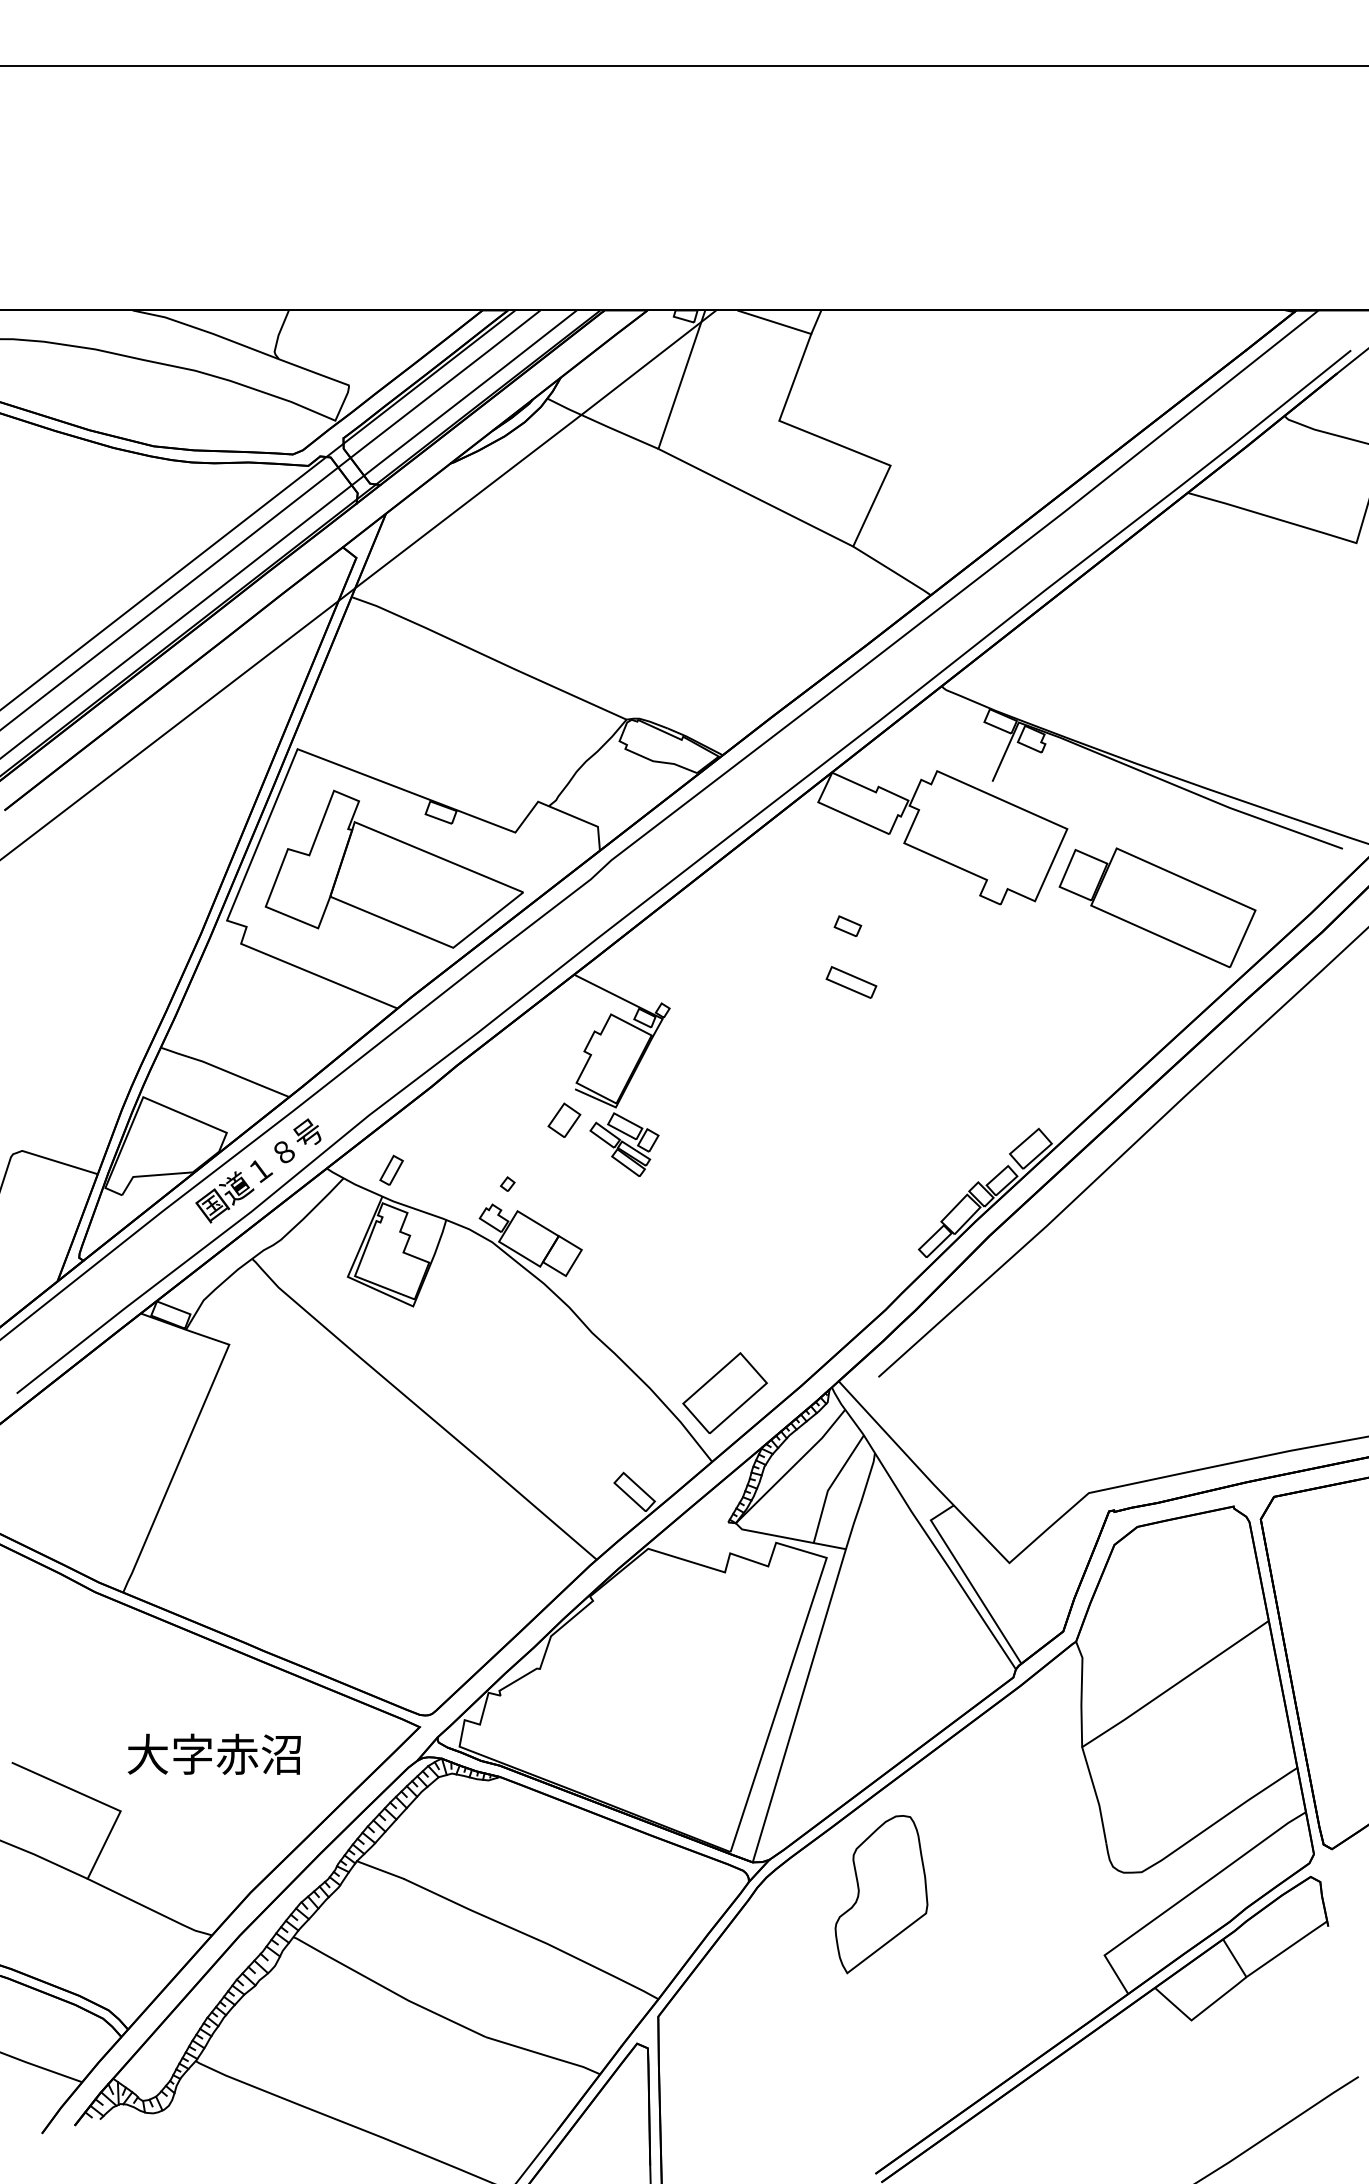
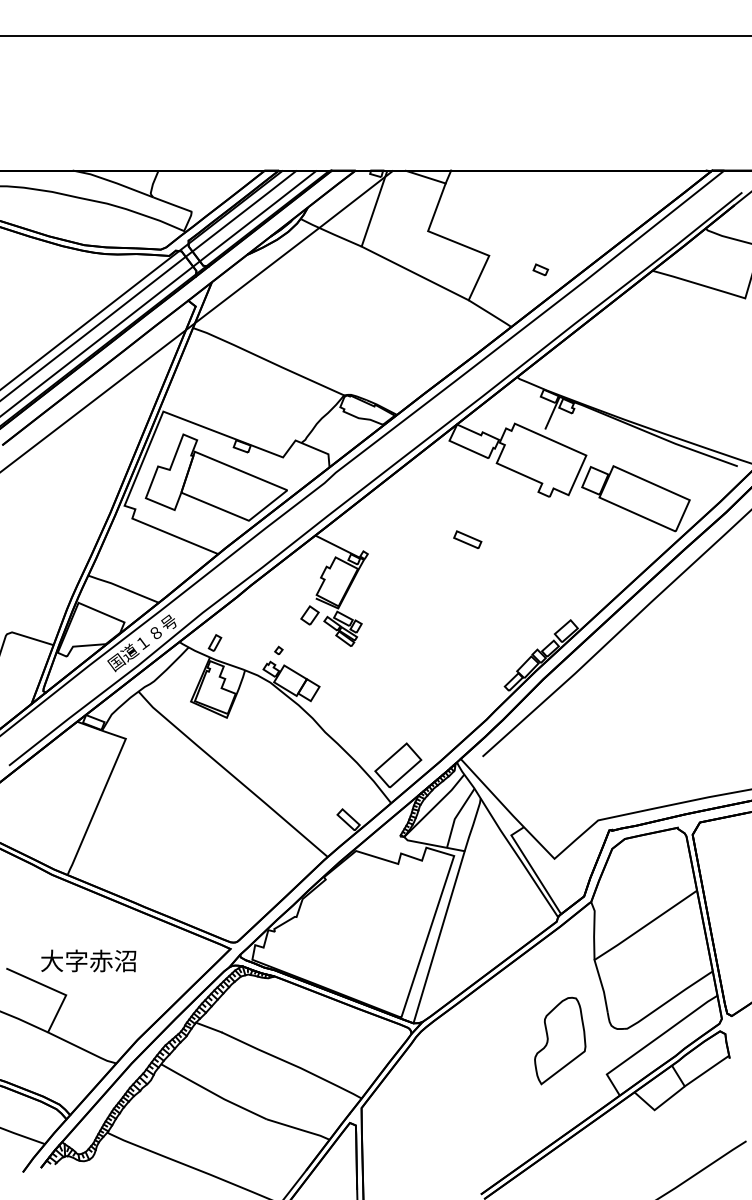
part: (847, 925) -> (540, 269), moved
text: (214, 1753) -> (88, 960), moved
part: (881, 1893) -> (560, 1040), moved

